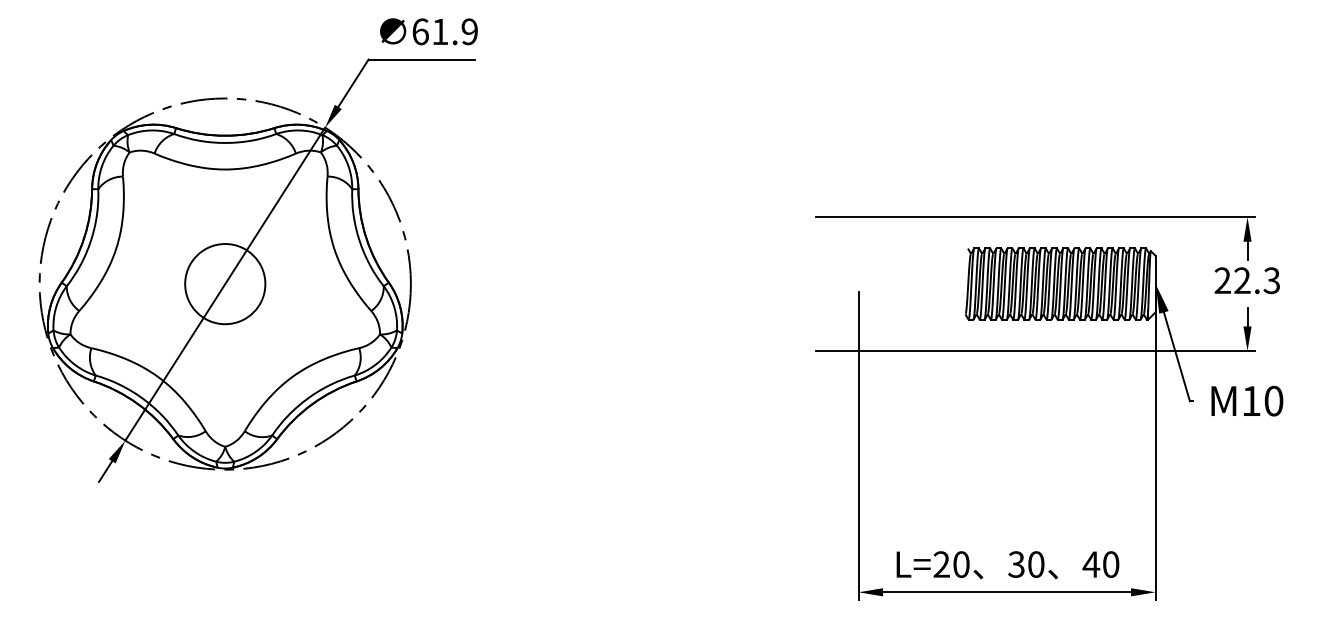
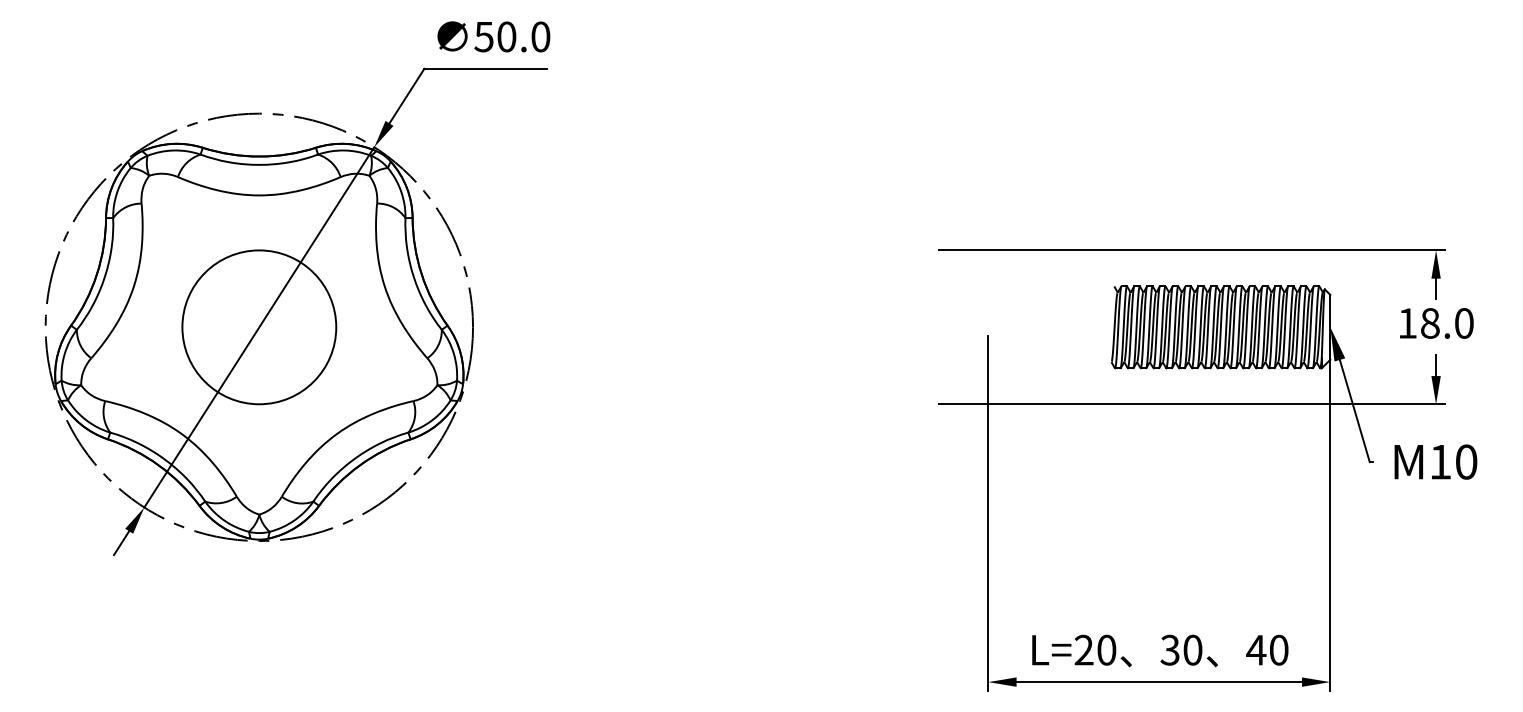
text: (445, 31) -> (512, 36), 61.9 -> 50.0
text: (1247, 280) -> (1435, 323), 22.3 -> 18.0
circle: (225, 284) -> (259, 327), size x1.67

